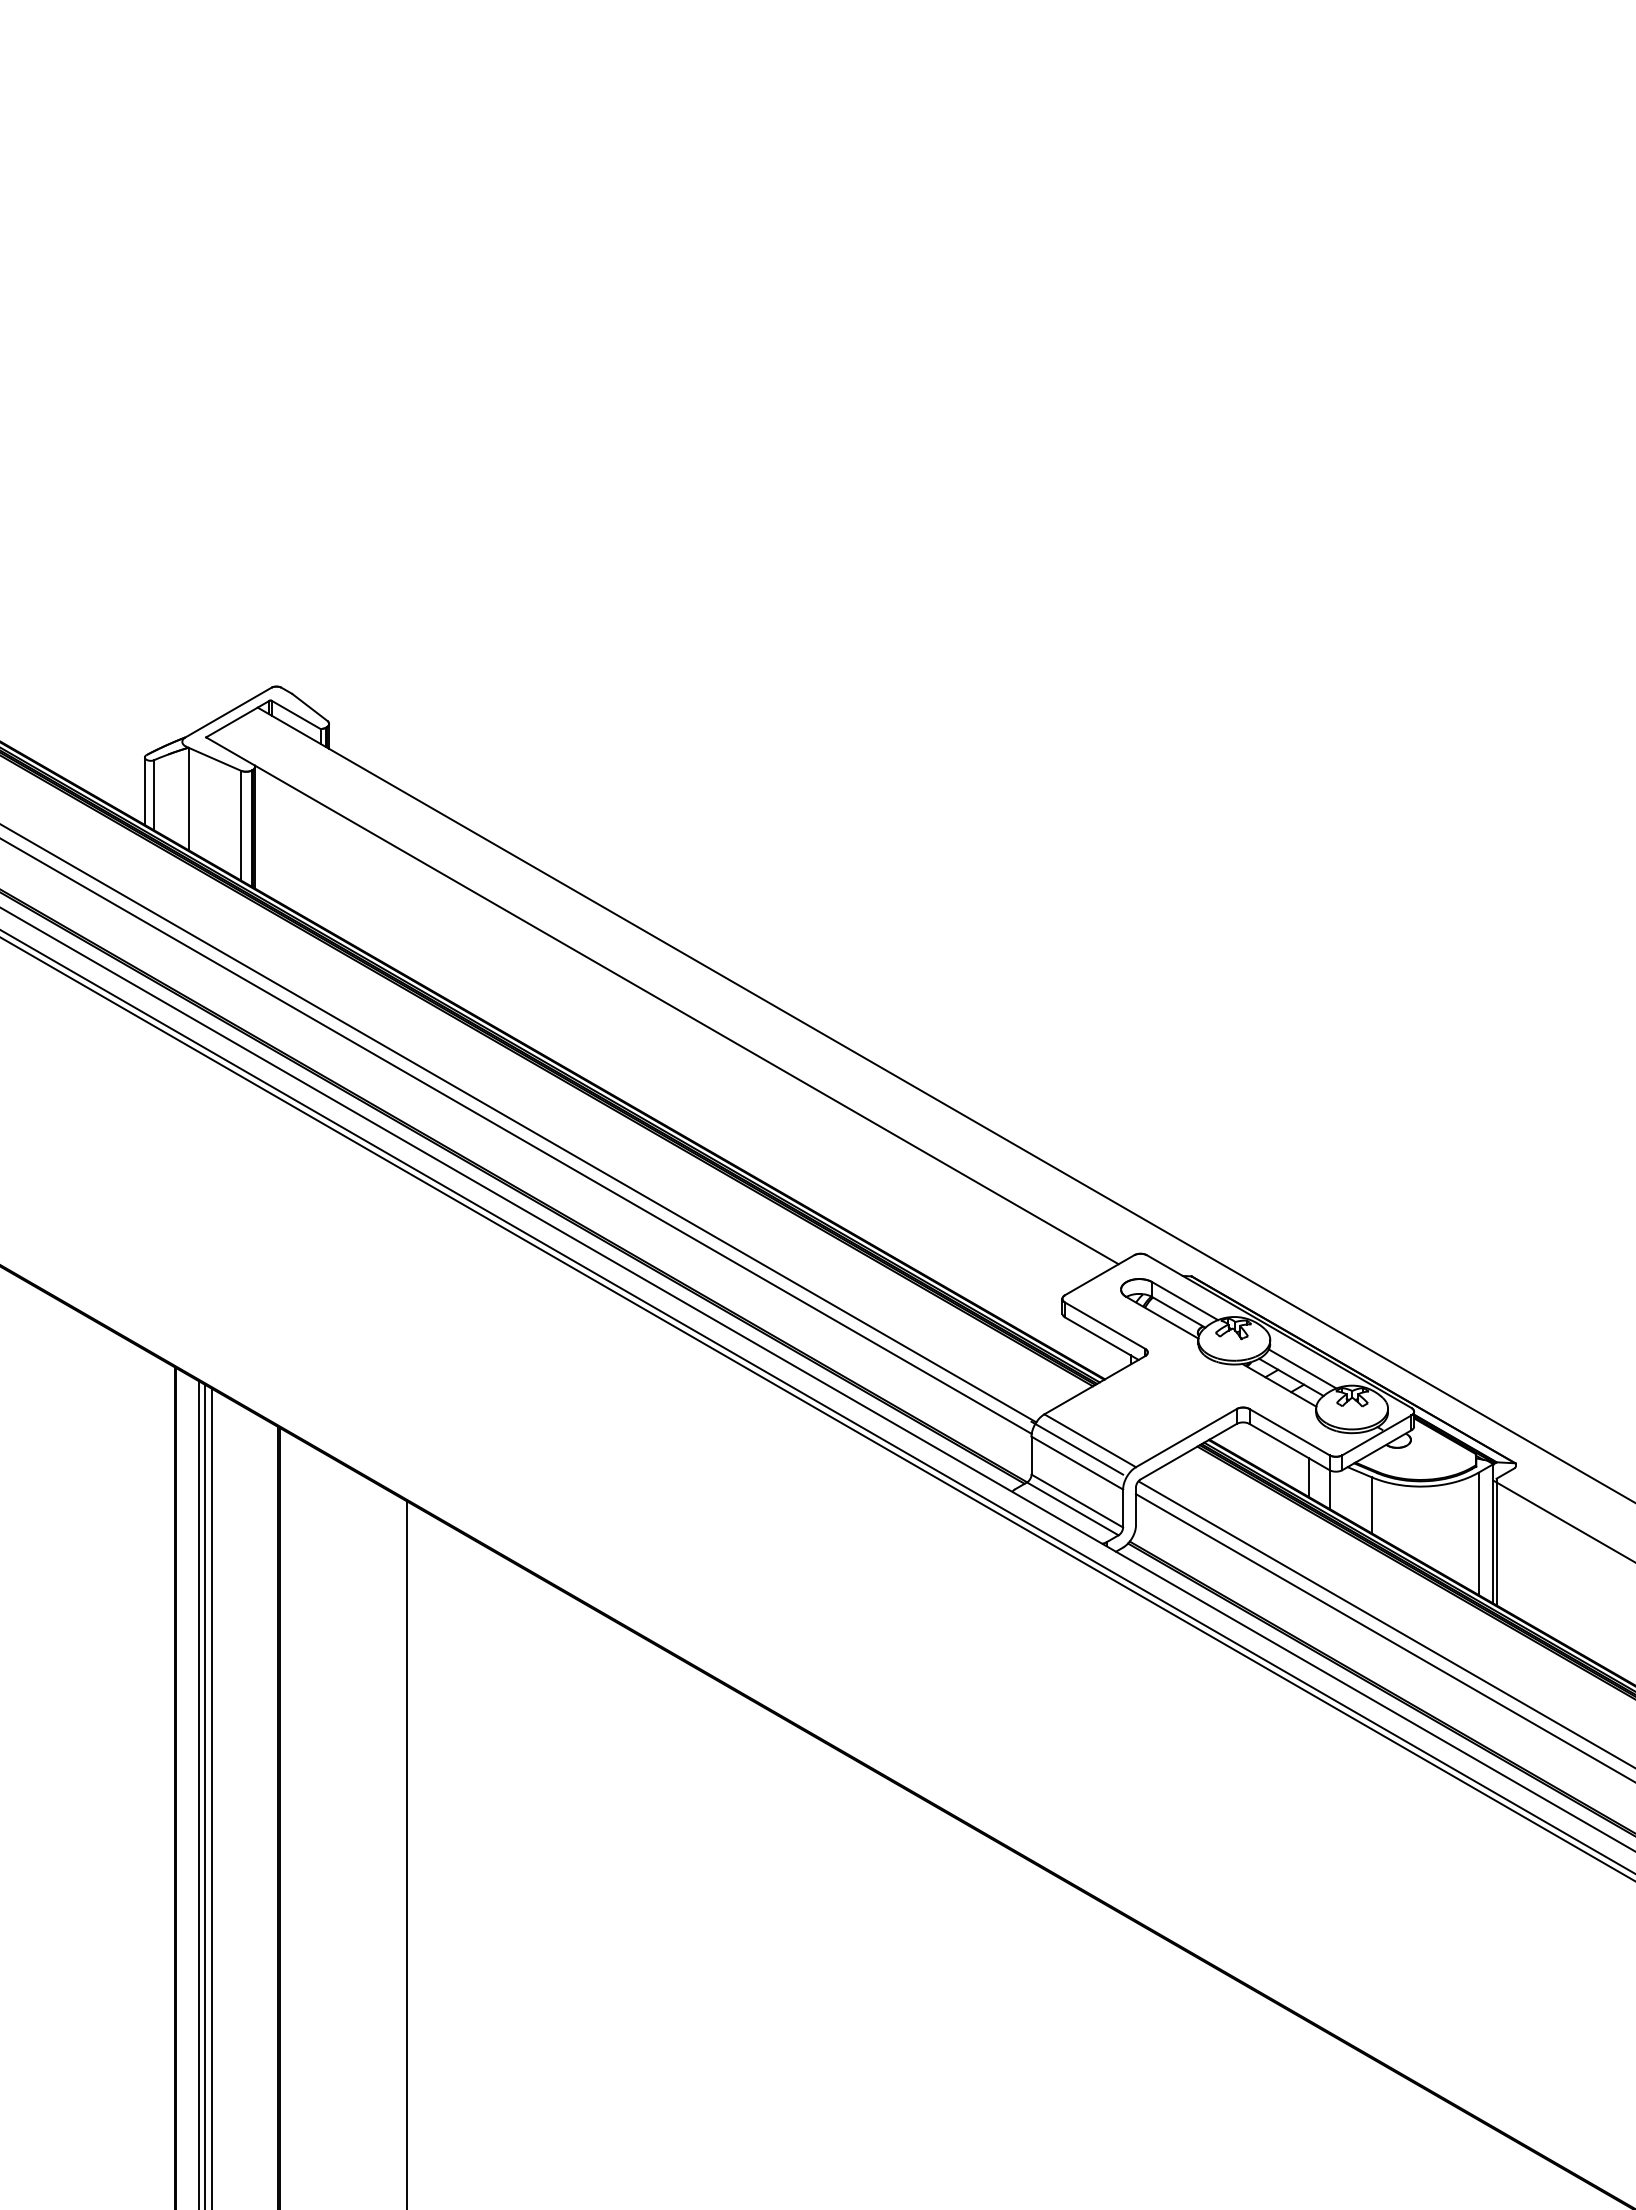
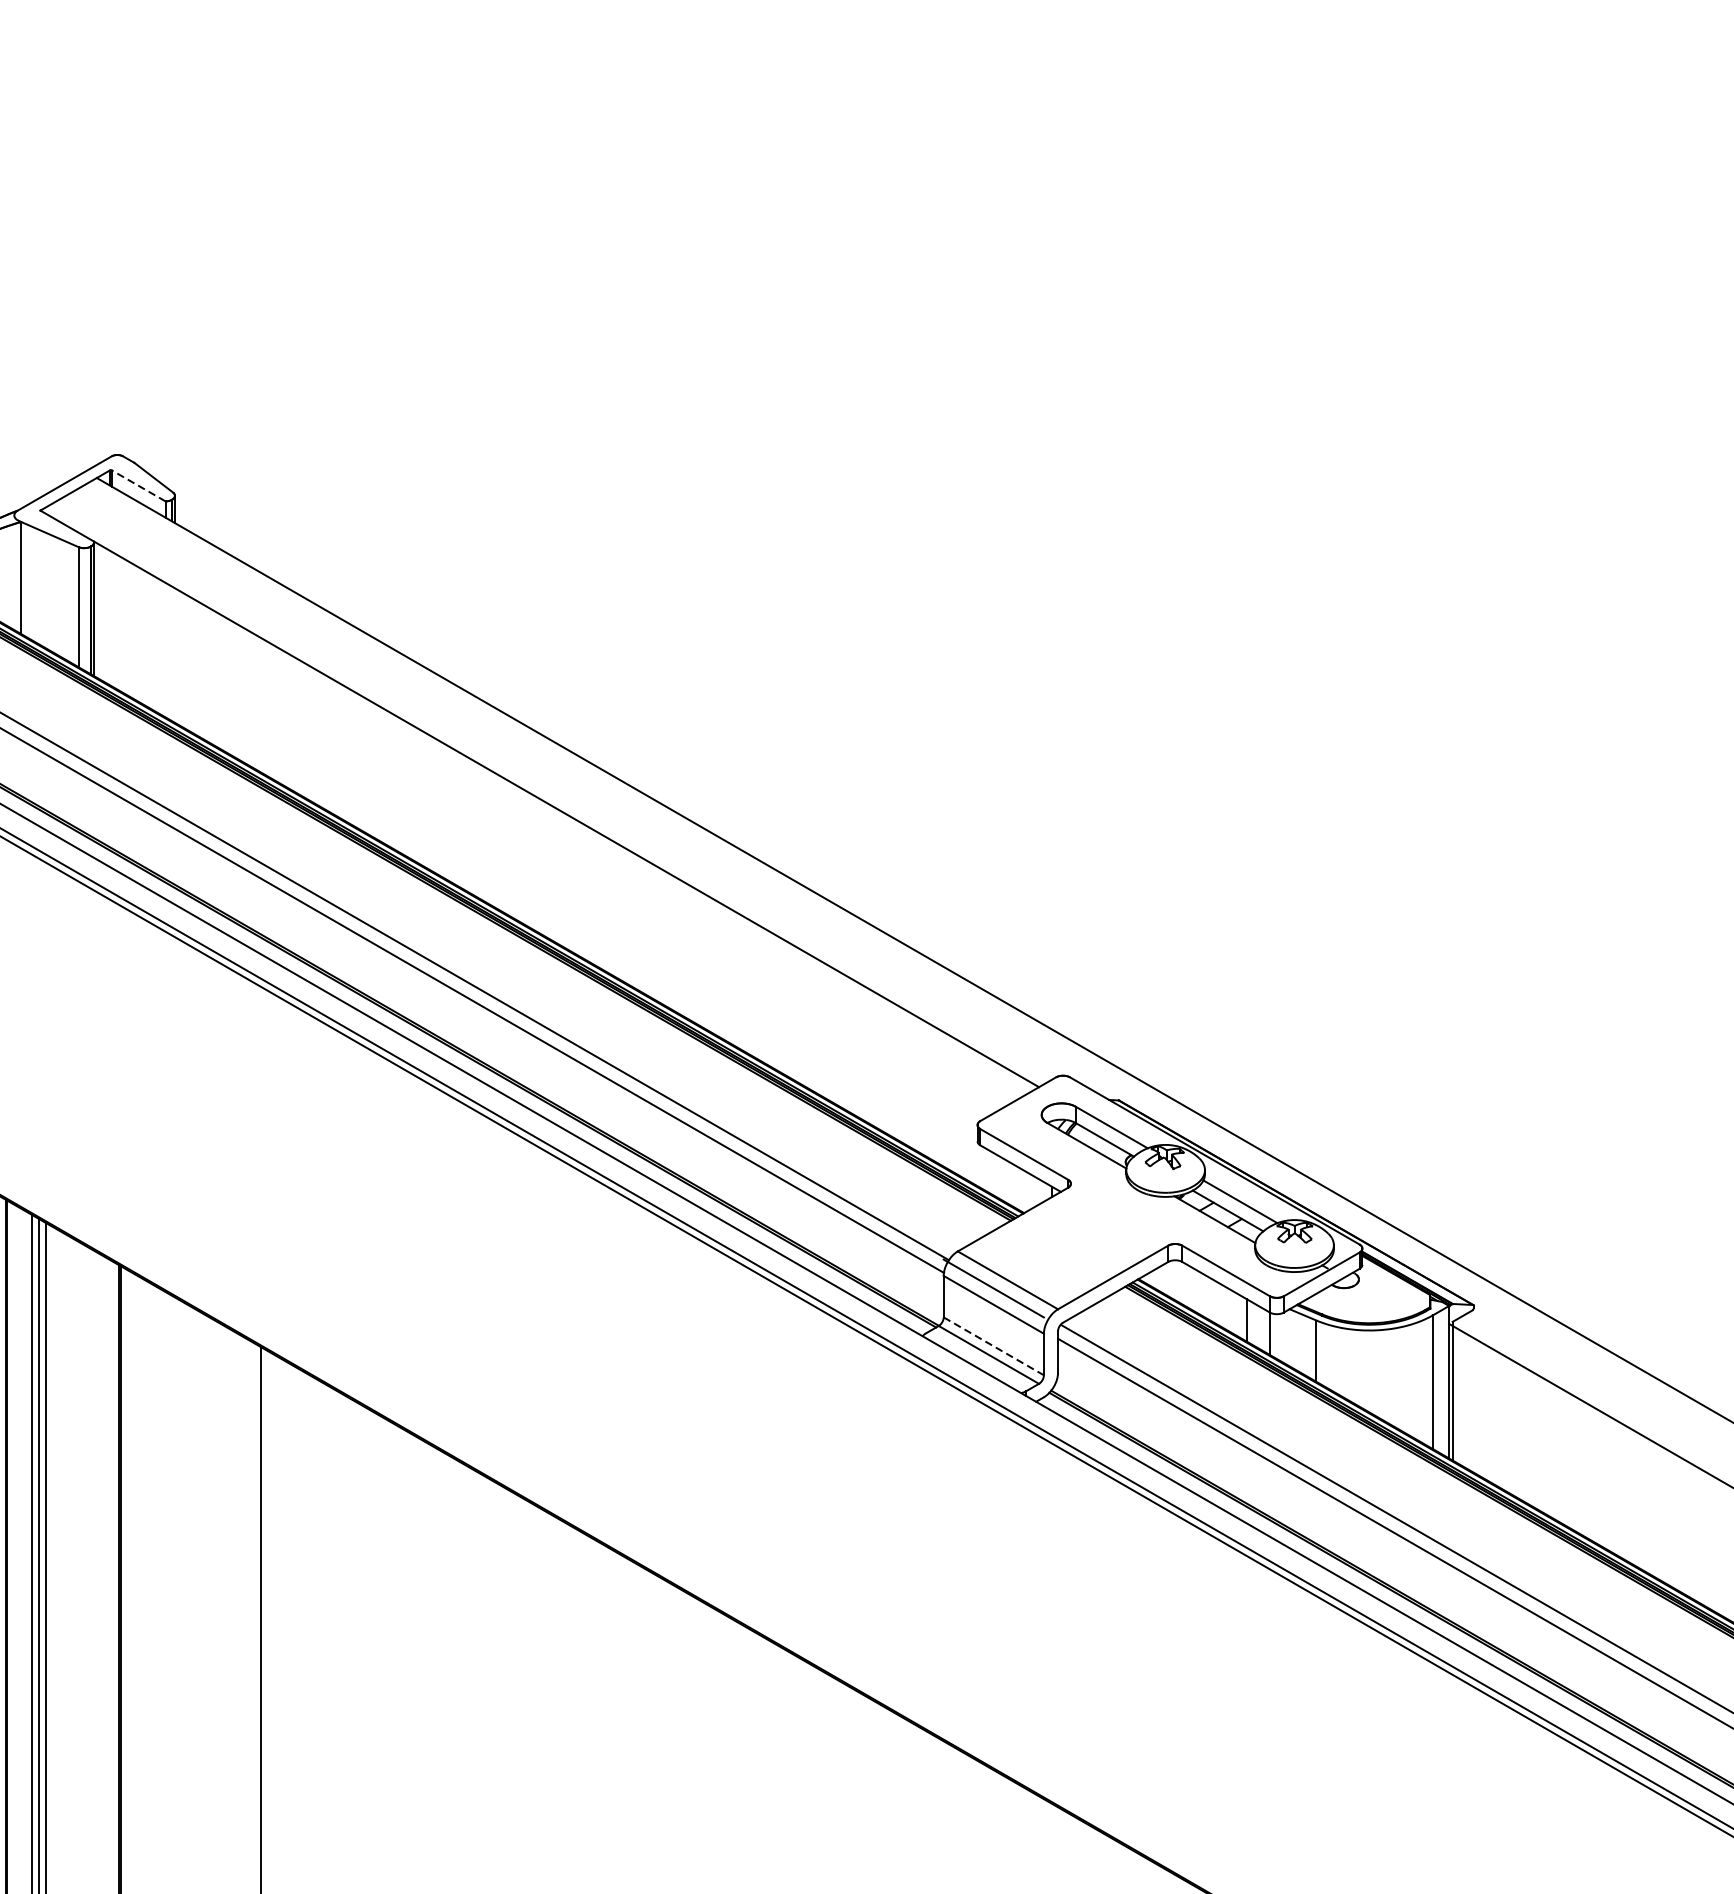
line: (295, 714) -> (138, 485), solid -> dashed
line: (1077, 1501) -> (994, 1346), solid -> dashed

